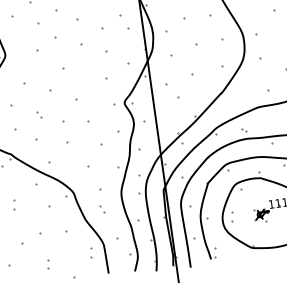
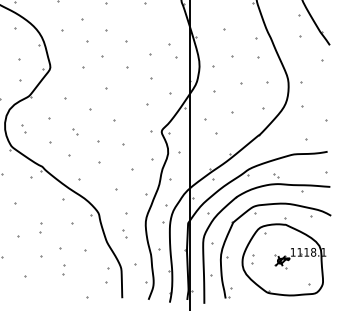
part: (14, 204) -> (40, 227), moved
part: (90, 253) -> (107, 275), size x1.6
part: (48, 264) -> (63, 269), moved

